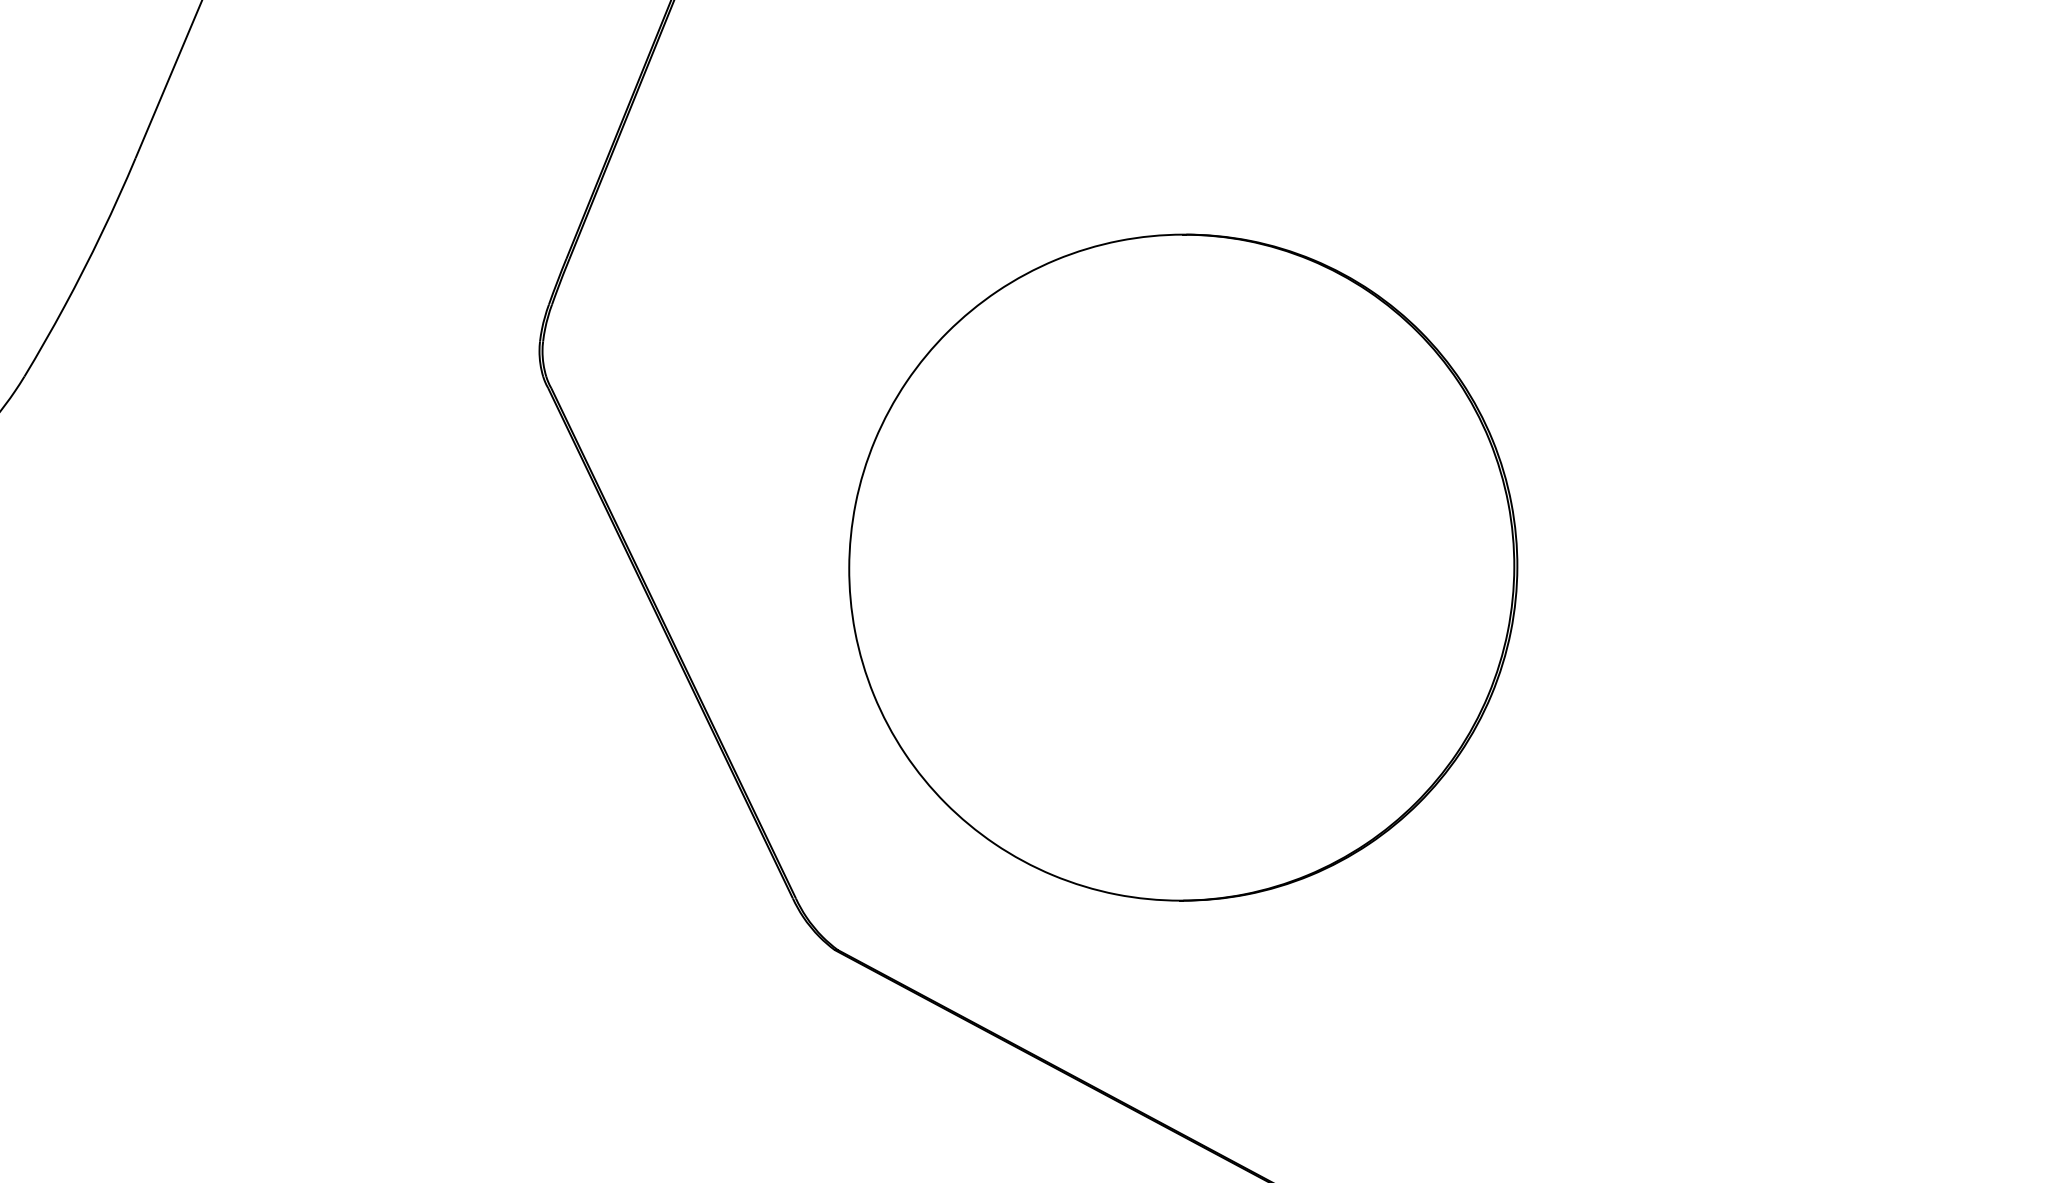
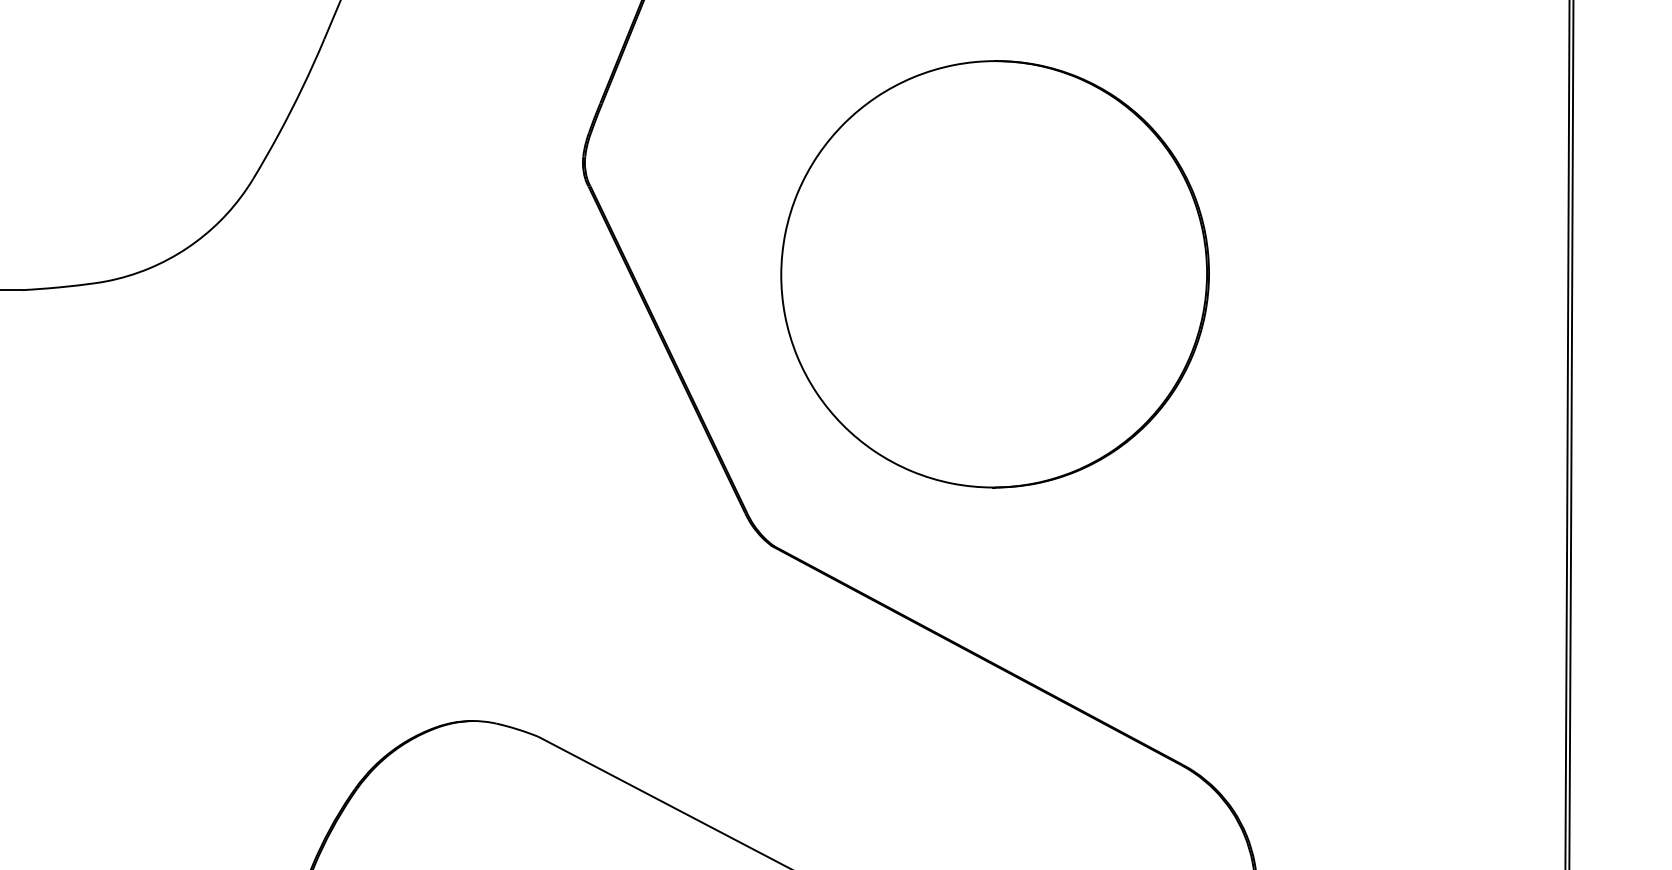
part: (1182, 567) -> (994, 274), moved

